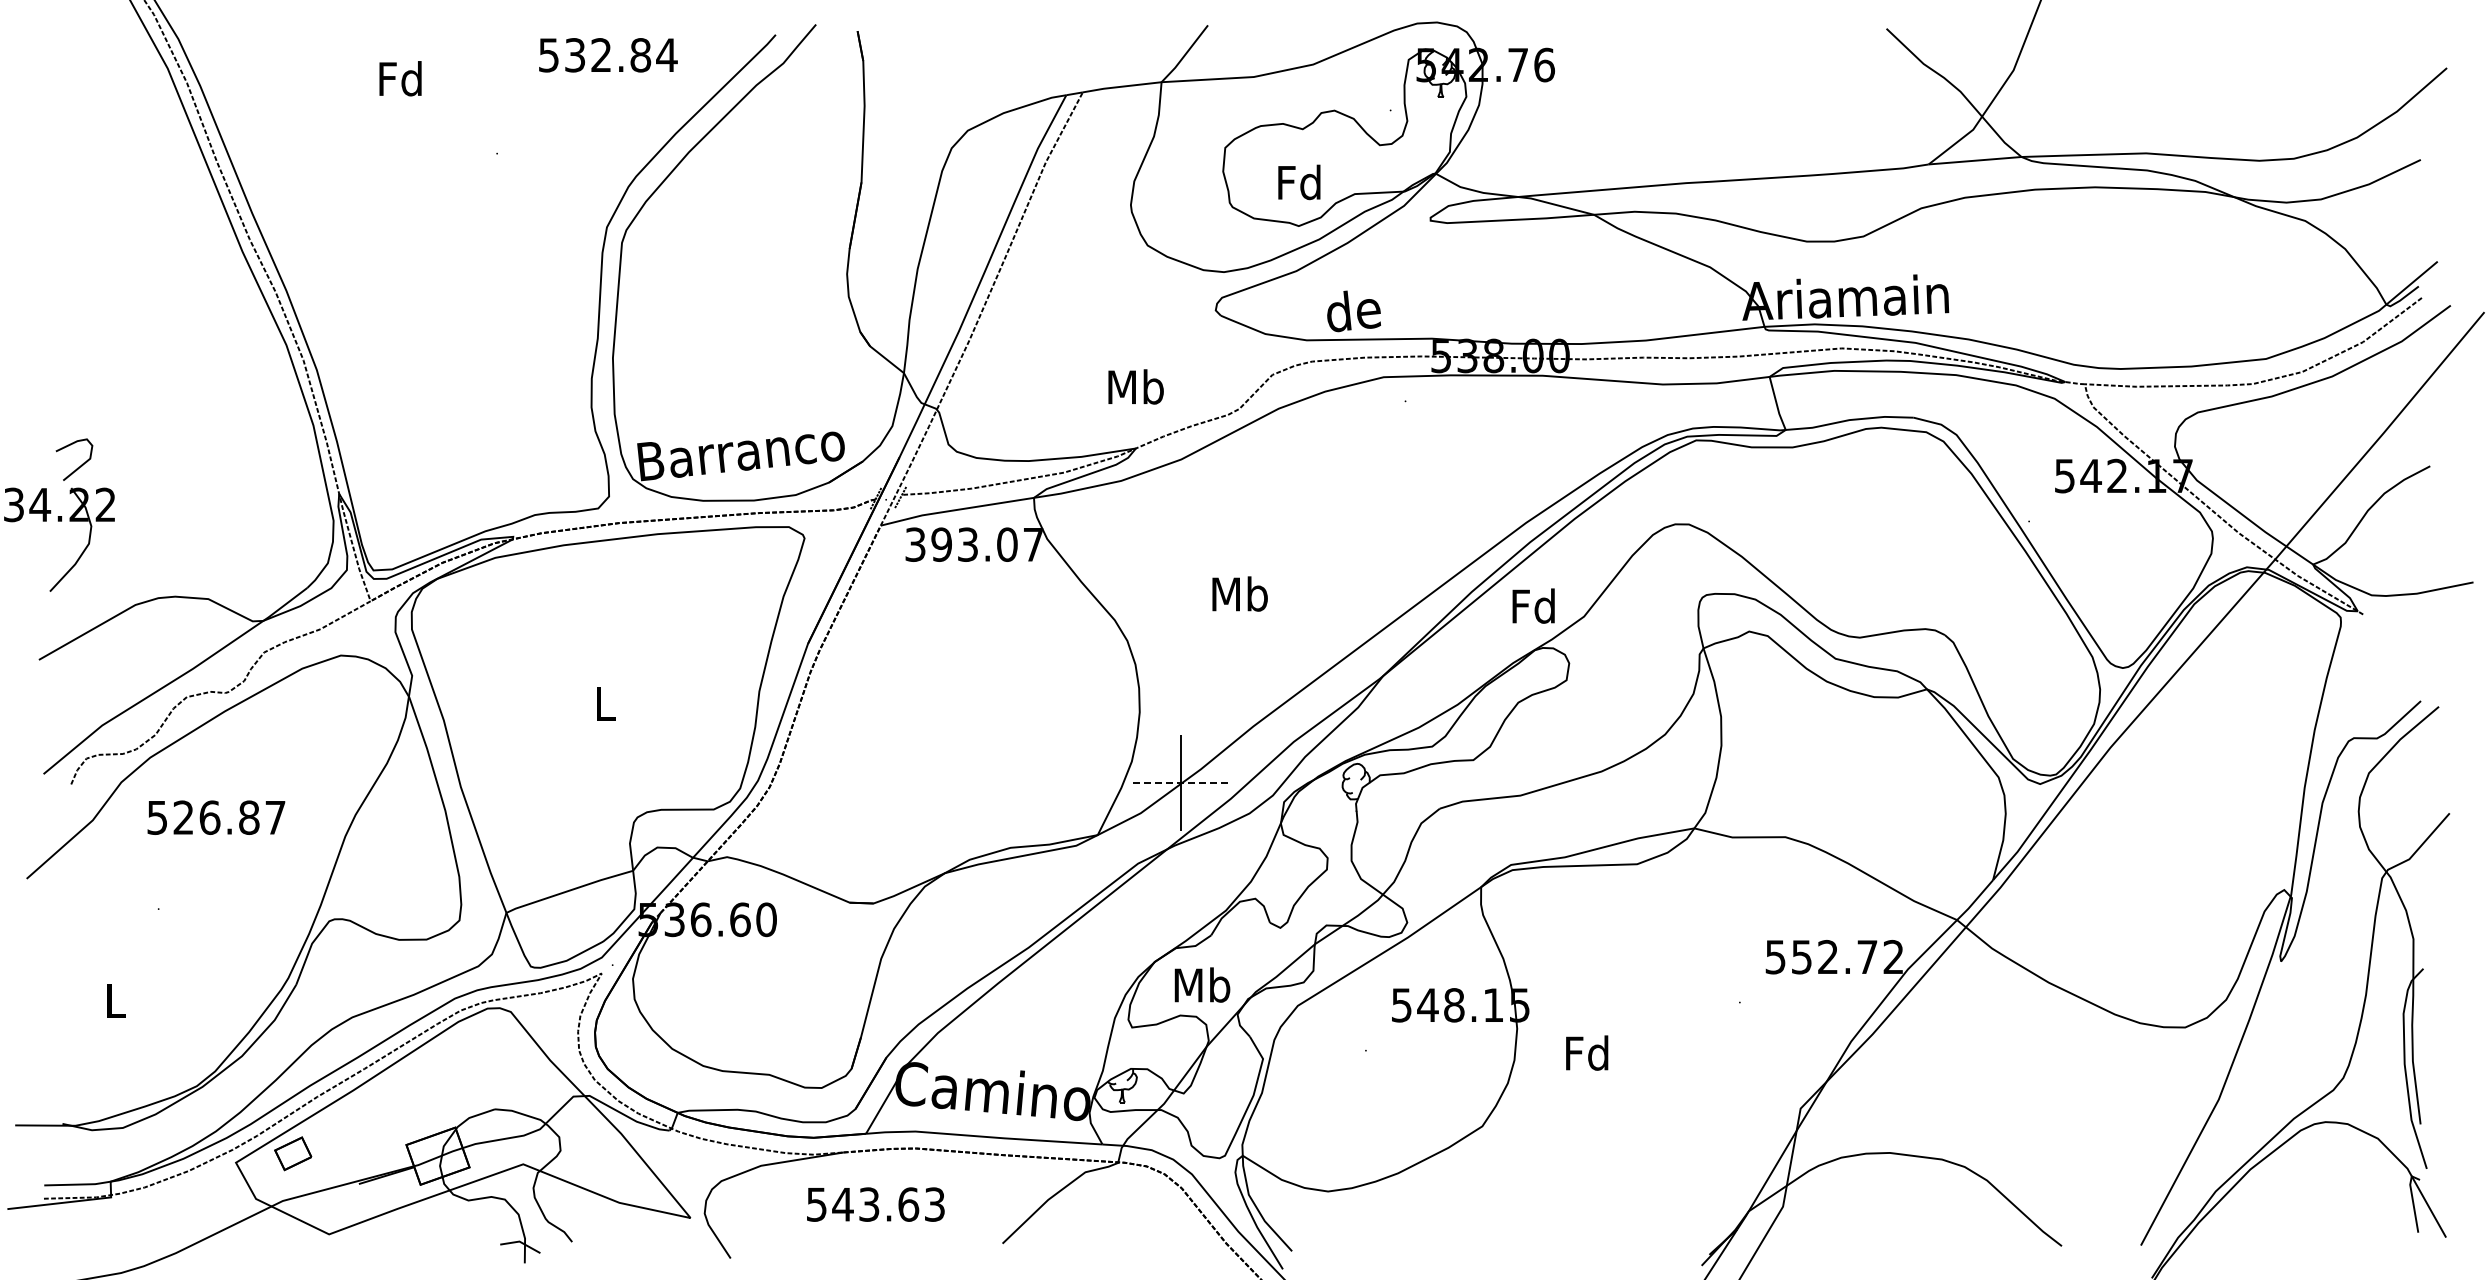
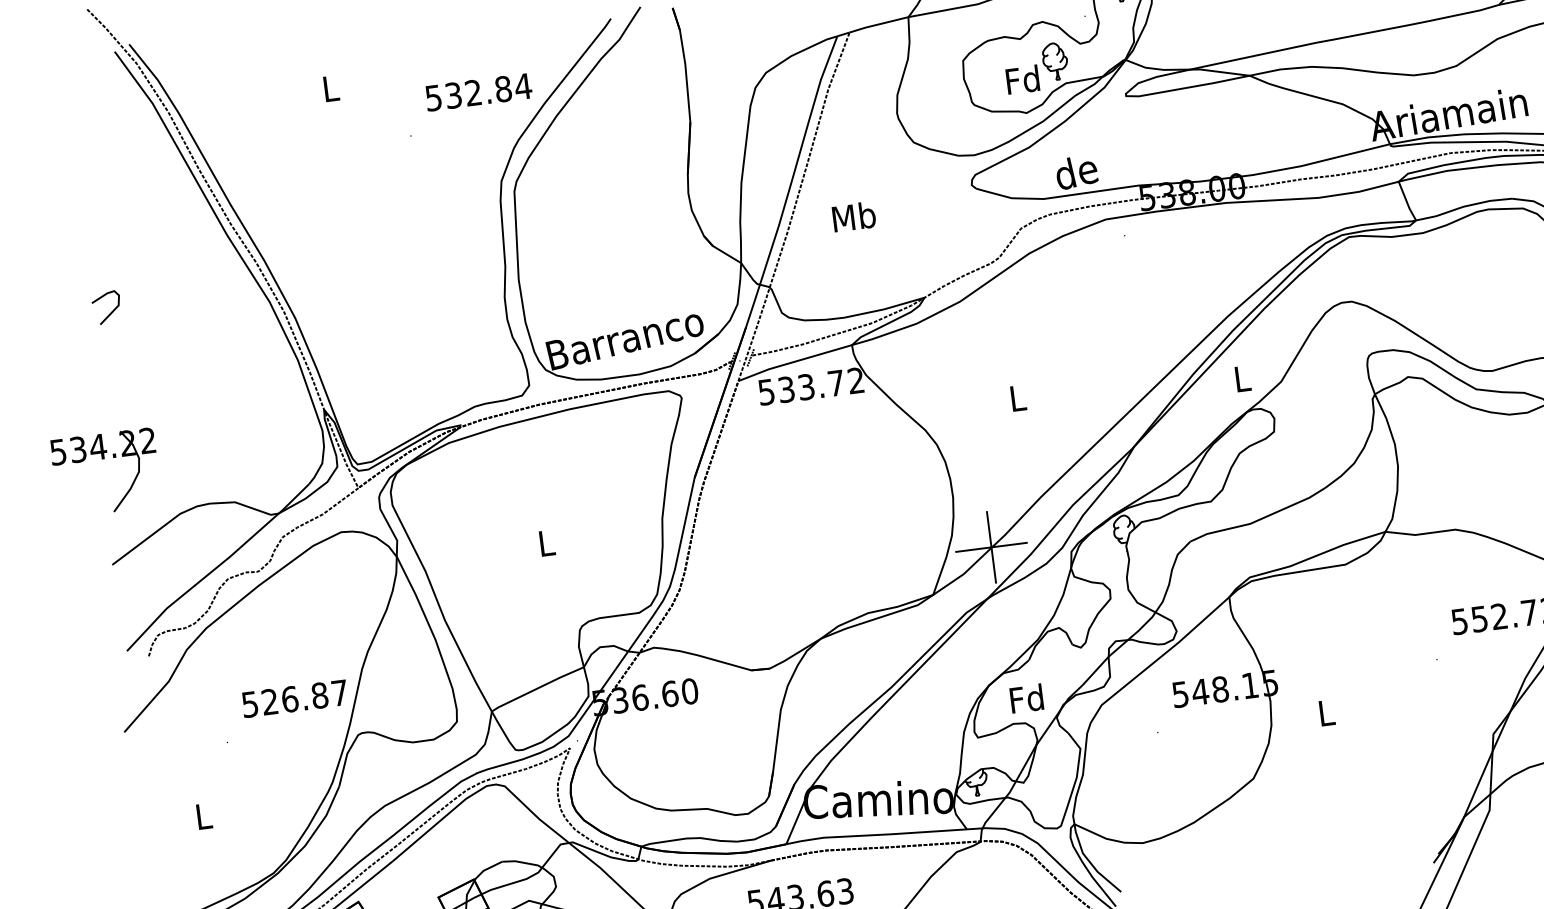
text: (608, 55) -> (478, 92), moved
text: (400, 78) -> (330, 88), Fd -> L
part: (1344, 163) -> (1055, 61), added
text: (1135, 386) -> (853, 216), moved
curve: (80, 465) -> (111, 311), moved
text: (974, 544) -> (811, 386), 393.07 -> 533.72
text: (1239, 593) -> (1017, 397), Mb -> L
text: (1533, 605) -> (1241, 378), Fd -> L
line: (1181, 783) -> (991, 547), dashed -> solid
text: (216, 817) -> (295, 698), moved
text: (1202, 984) -> (1027, 698), Mb -> Fd
text: (1587, 1052) -> (1326, 712), Fd -> L

